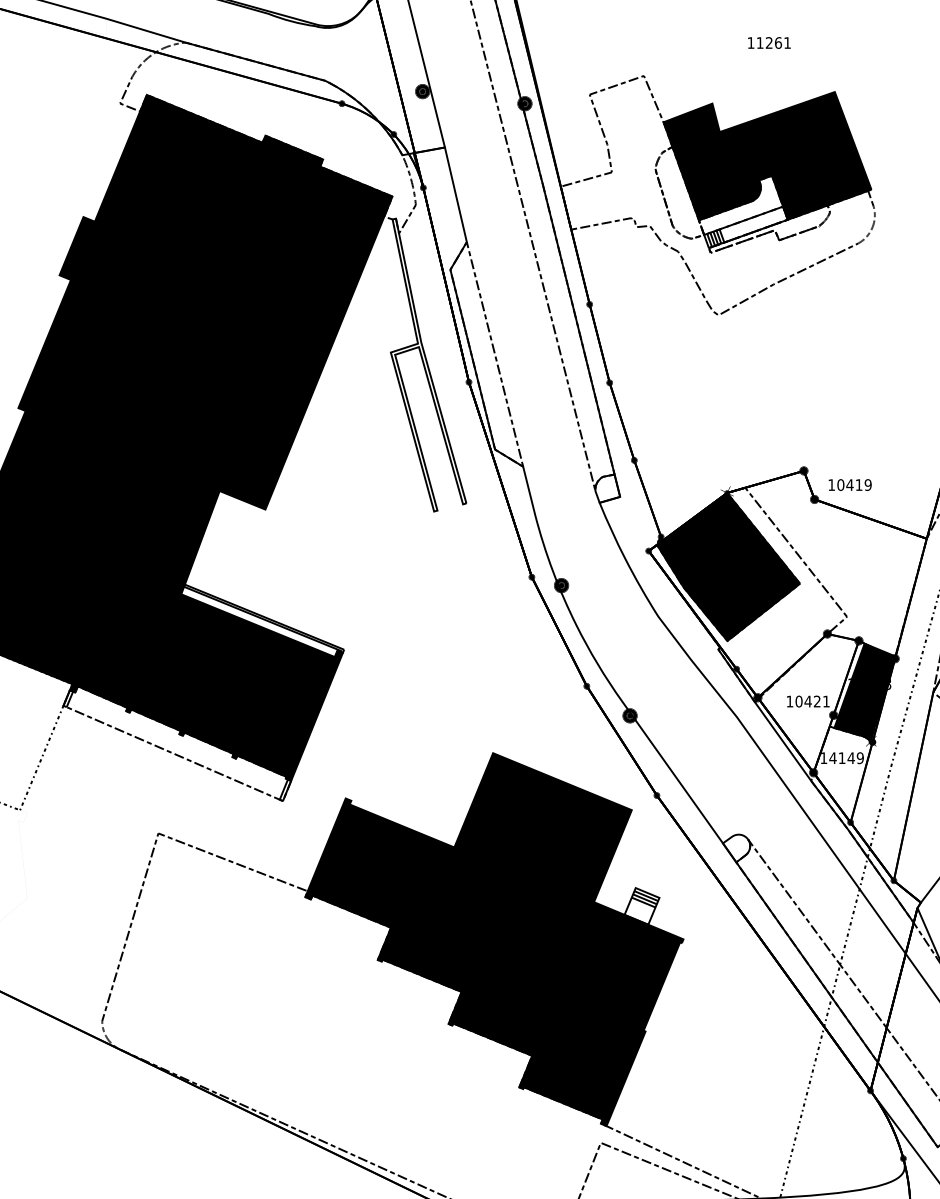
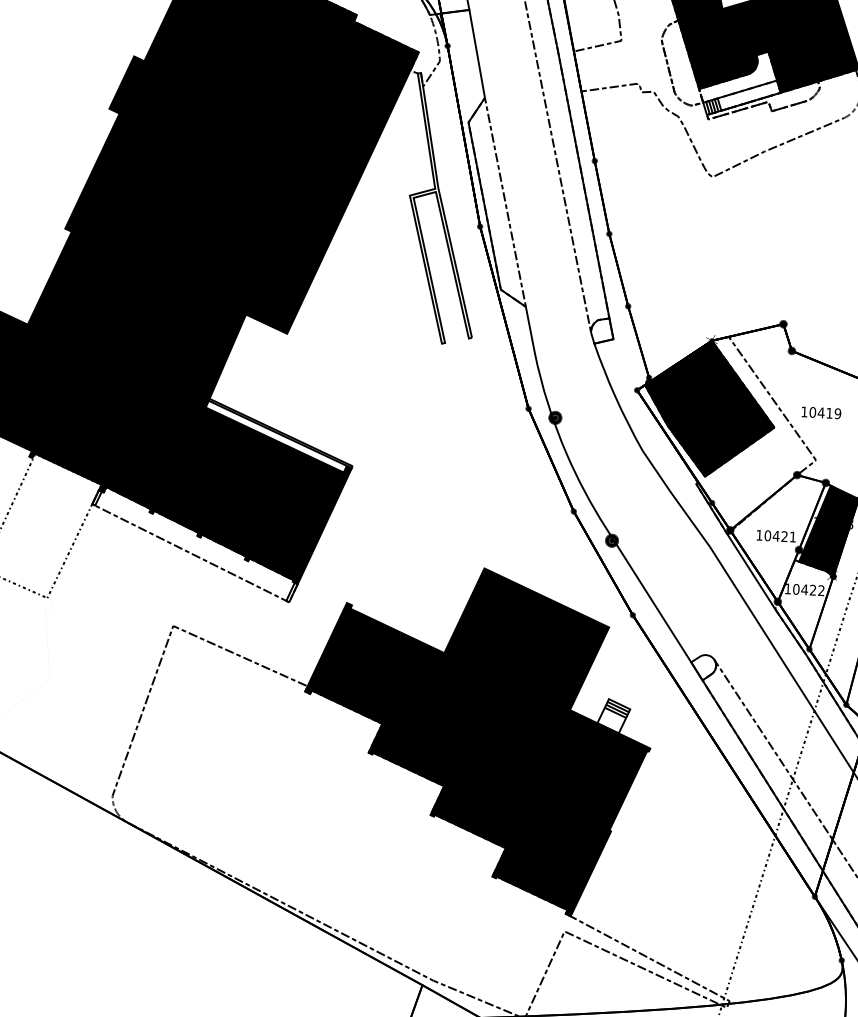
text: (849, 484) -> (820, 412), moved
text: (846, 758) -> (808, 590), 14149 -> 10422

